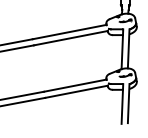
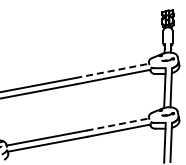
line: (69, 31) -> (112, 70), solid -> dashed
line: (74, 85) -> (117, 124), solid -> dashed

